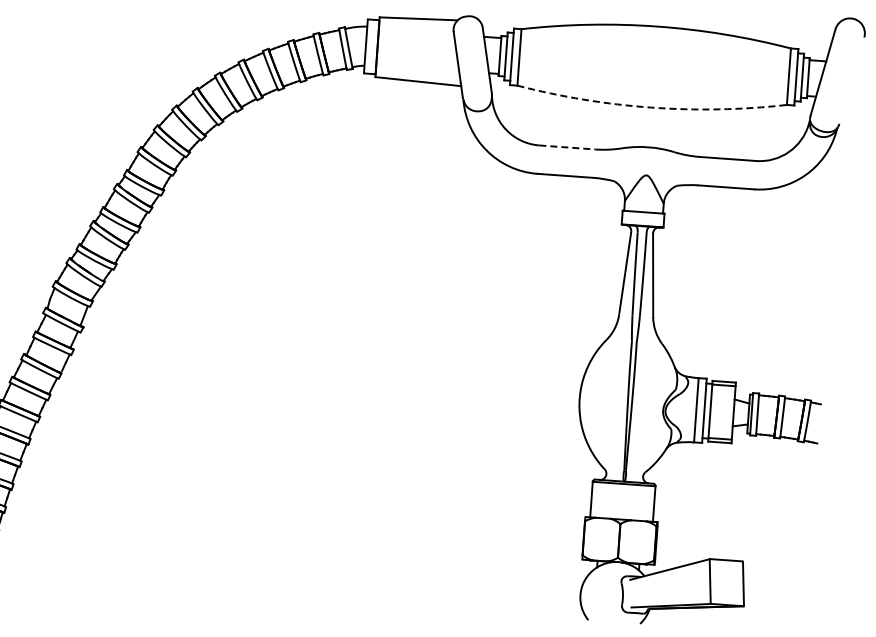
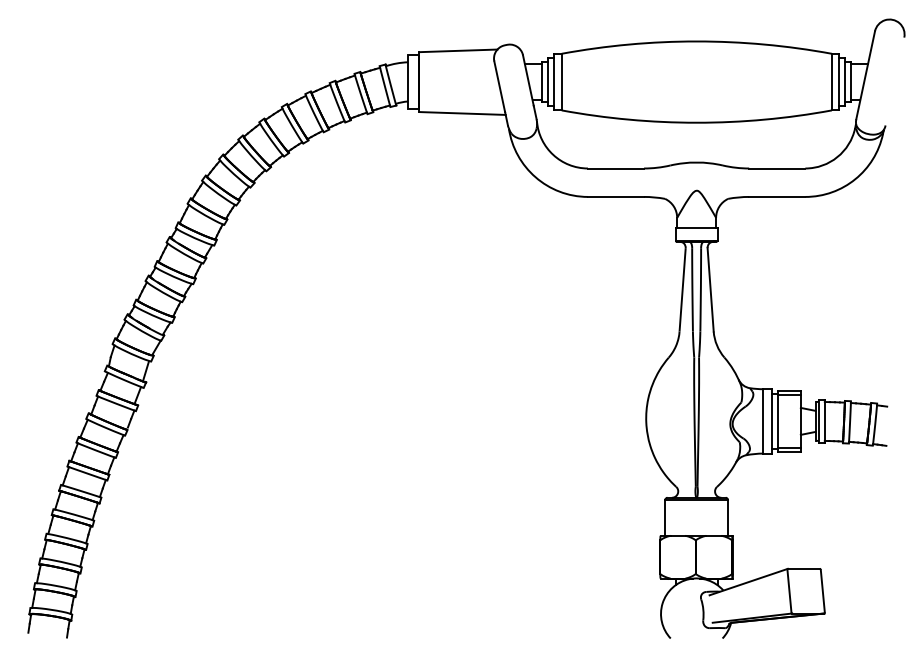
arc: (651, 107) -> (696, 122), dashed -> solid
line: (567, 147) -> (616, 168), dashed -> solid

